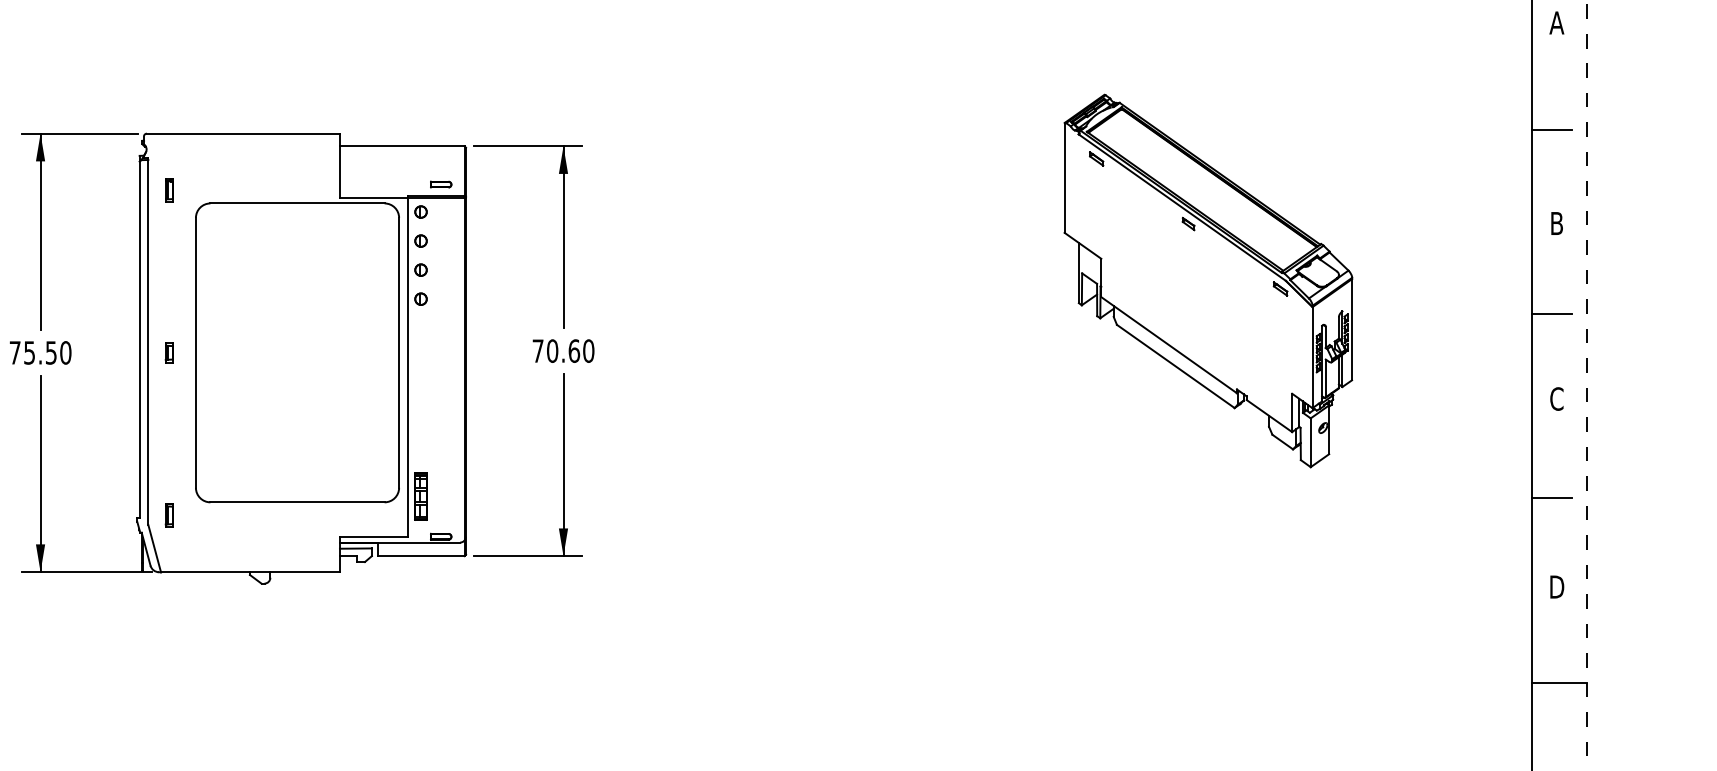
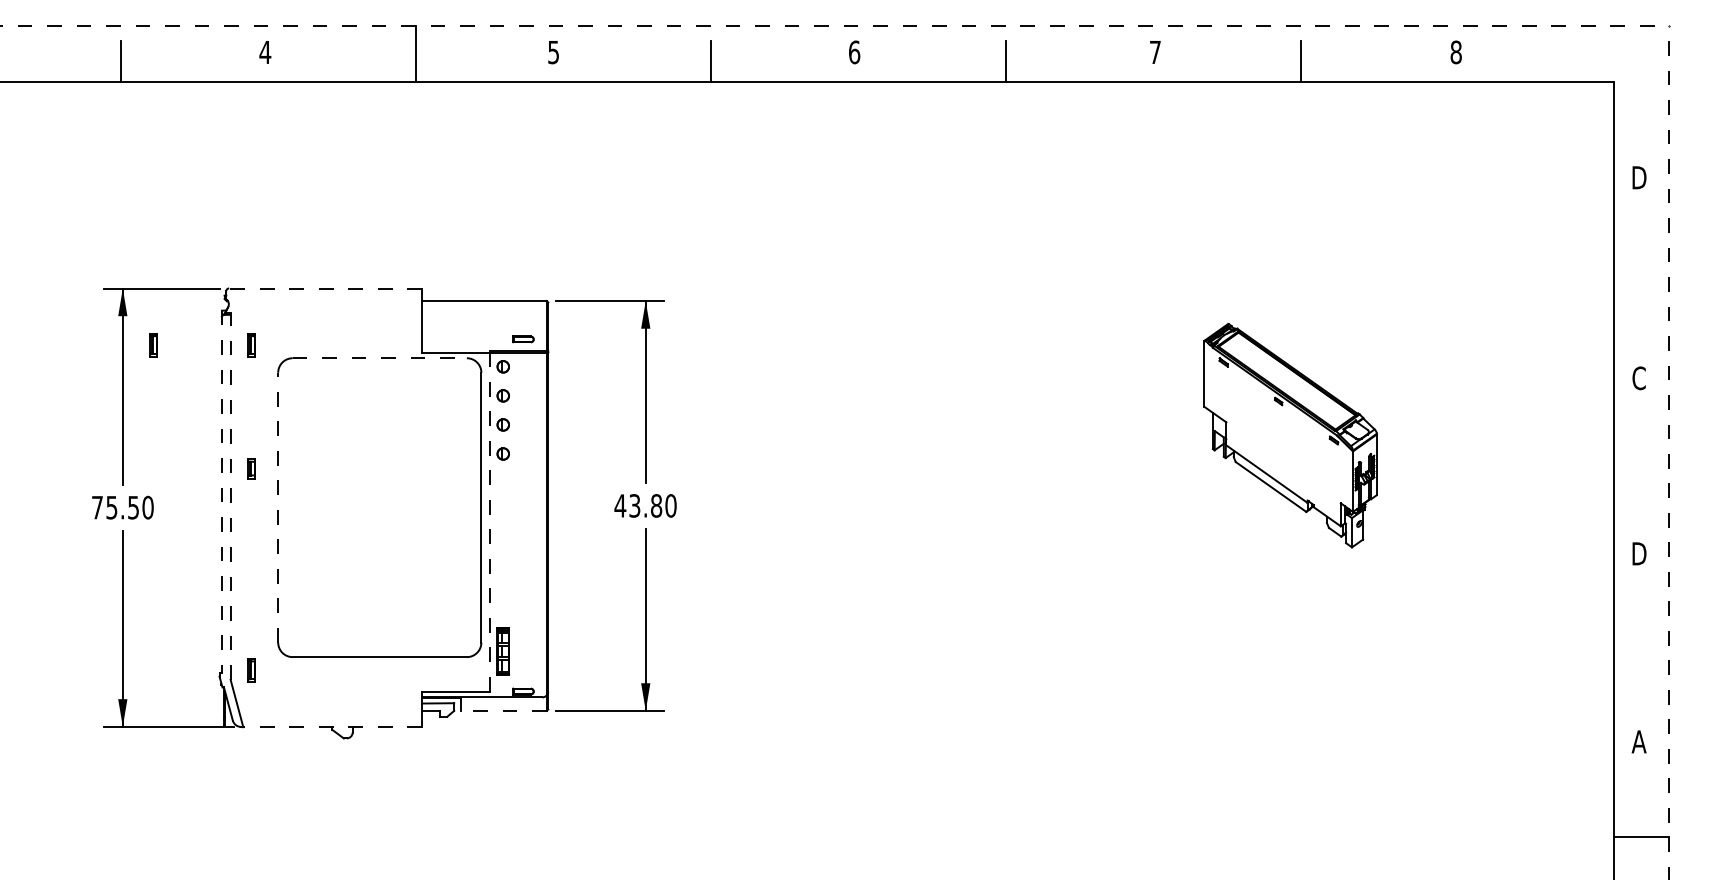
text: (1556, 22) -> (1638, 177), A -> D
line: (1552, 129) -> (1634, 284), removed
line: (243, 133) -> (325, 288), solid -> dashed
part: (71, 190) -> (153, 345), added
line: (298, 203) -> (380, 358), solid -> dashed
text: (1556, 223) -> (1638, 378), B -> C
part: (1208, 280) -> (1290, 435), size x0.6
line: (1552, 313) -> (1634, 468), removed
line: (139, 336) -> (221, 491), solid -> dashed
line: (148, 340) -> (230, 495), solid -> dashed
text: (556, 350) -> (638, 505), 70.60 -> 43.80
part: (169, 352) -> (251, 468), moved
line: (196, 352) -> (278, 507), solid -> dashed
line: (408, 365) -> (490, 520), solid -> dashed
text: (1557, 398) -> (1639, 553), C -> D
line: (1552, 498) -> (1634, 653), removed
line: (421, 555) -> (503, 710), solid -> dashed
line: (250, 571) -> (332, 726), solid -> dashed
text: (1556, 586) -> (1638, 741), D -> A

